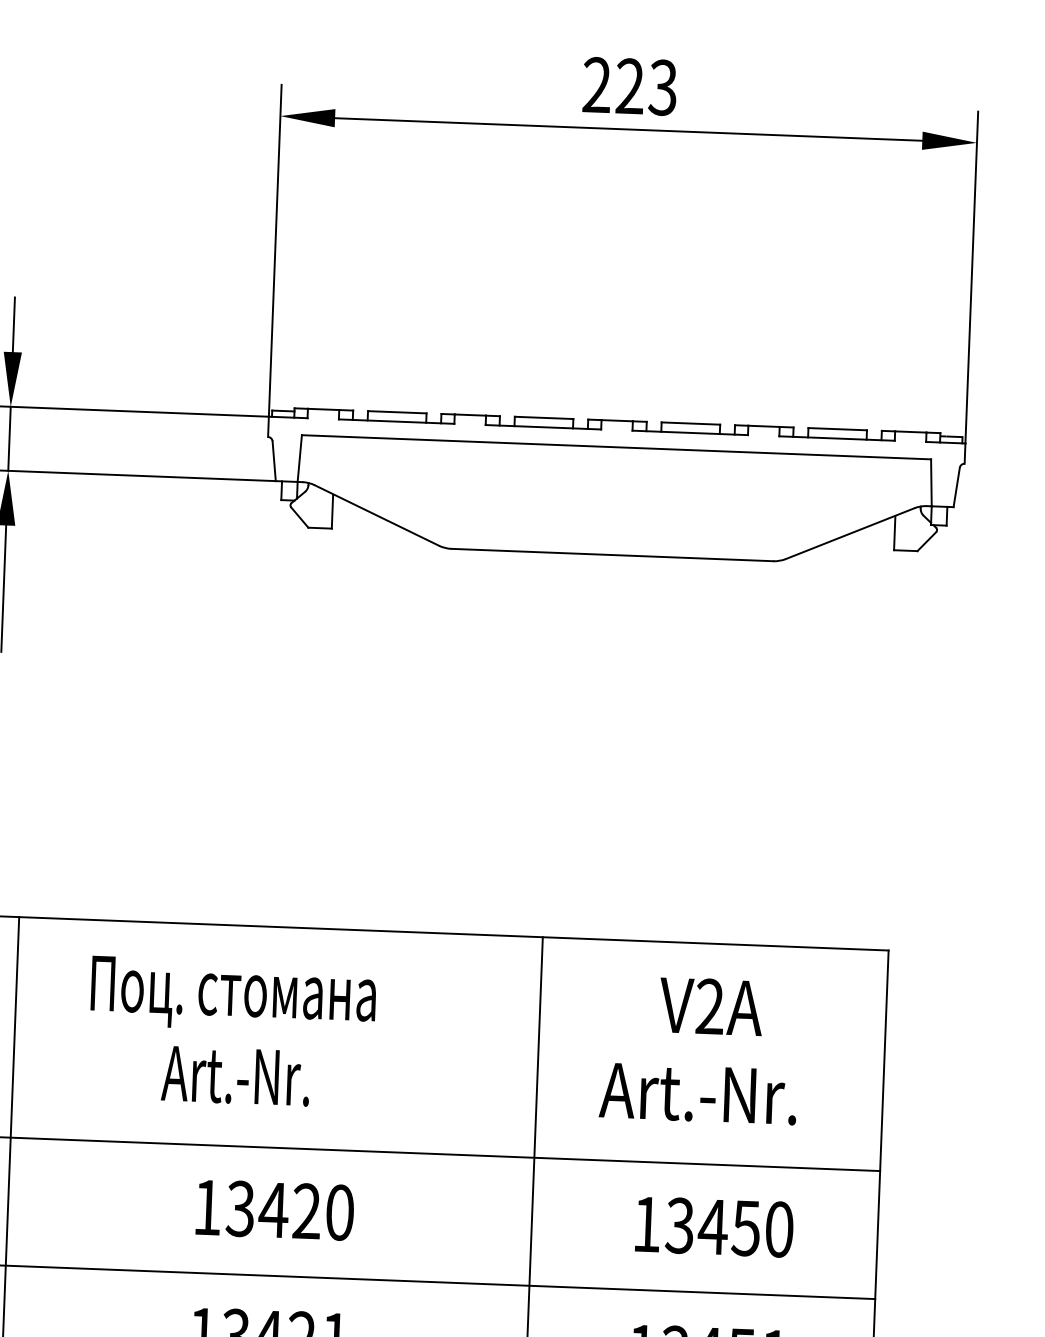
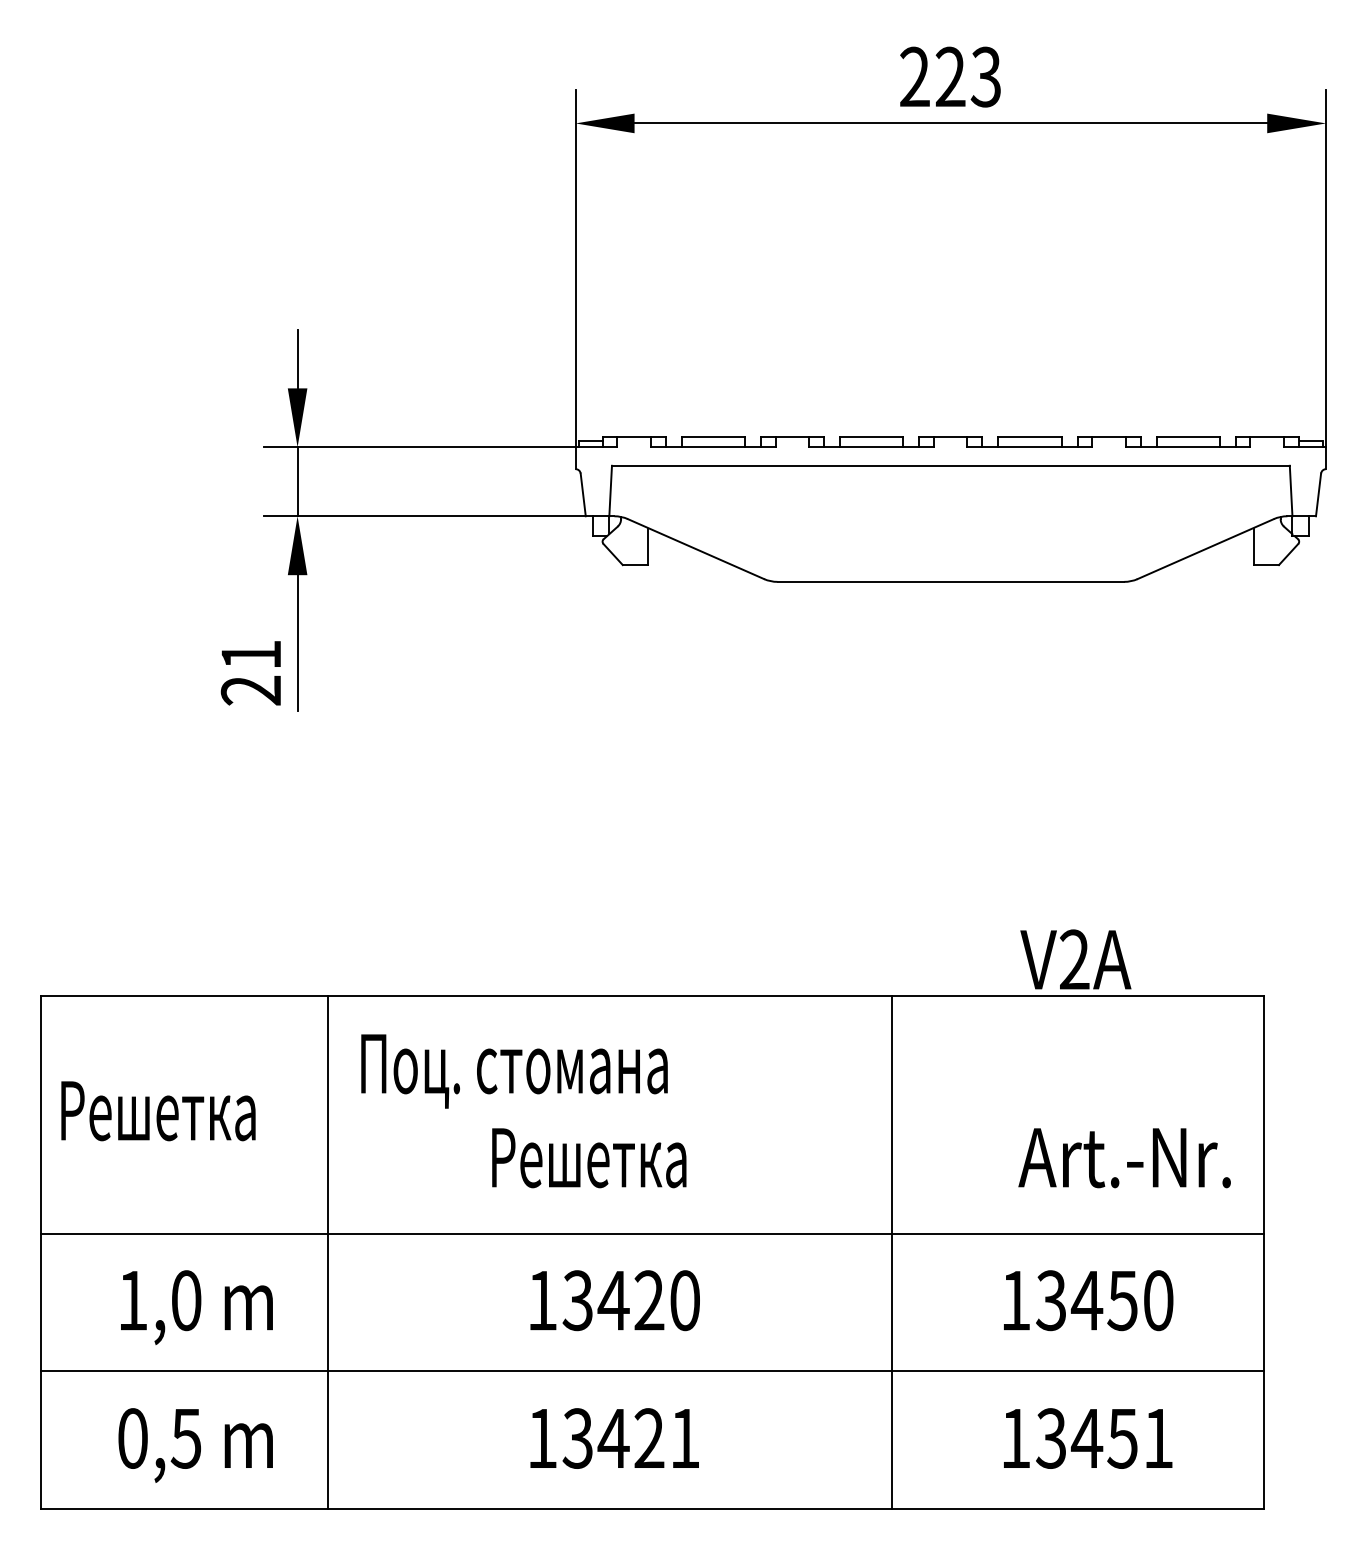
text: (233, 995) -> (514, 1071), moved
text: (710, 1006) -> (1075, 959), moved
text: (253, 1077) -> (586, 1158), Art.-Nr. -> Решетка
text: (698, 1094) -> (1124, 1158), moved

